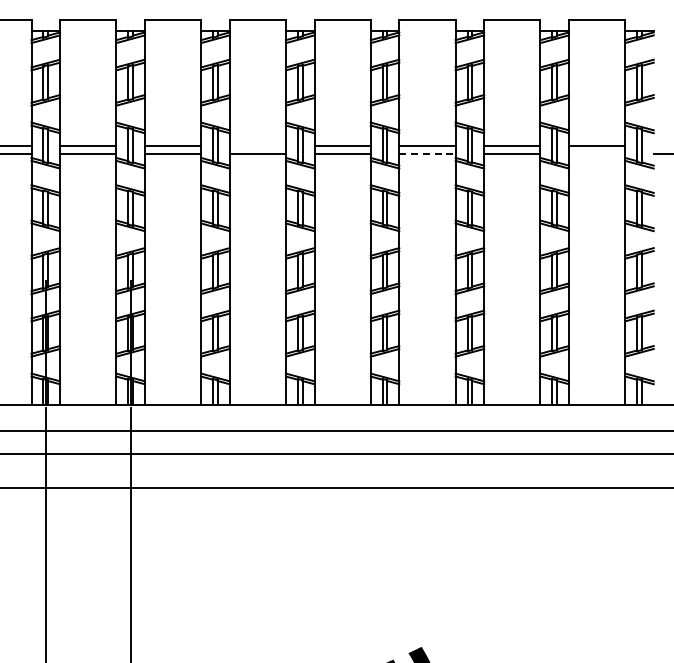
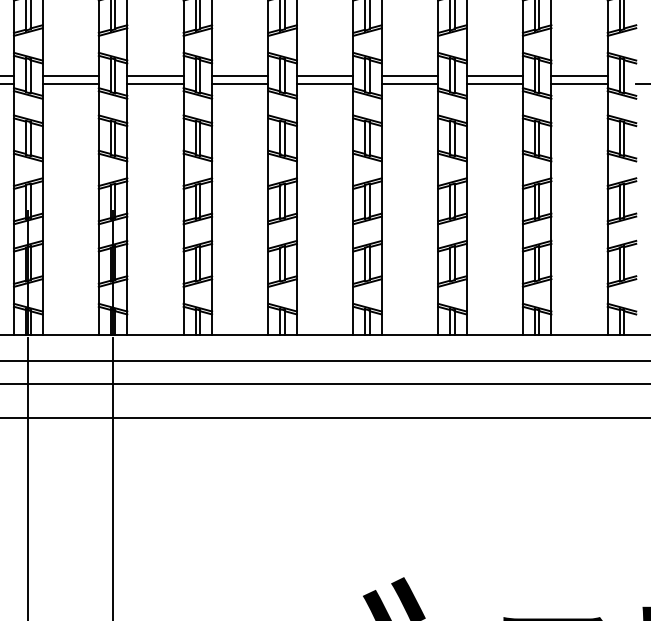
line: (257, 145) -> (239, 75), added
line: (427, 154) -> (409, 84), dashed -> solid
line: (596, 154) -> (578, 84), added

